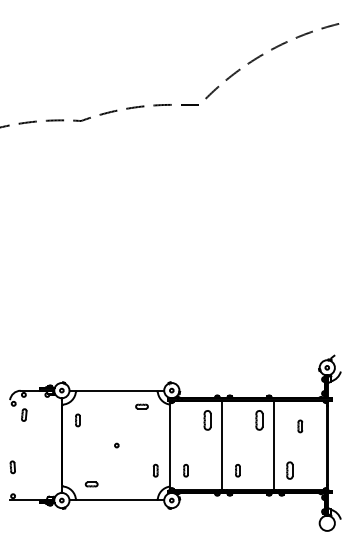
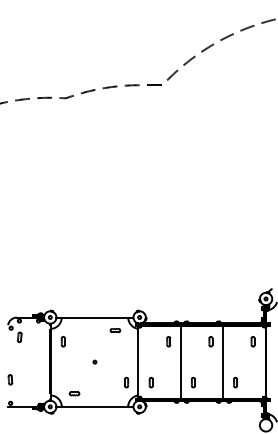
part: (207, 420) -> (168, 341), size x0.62
part: (259, 420) -> (210, 341), size x0.62
part: (300, 426) -> (253, 341), moved
part: (289, 470) -> (235, 382), size x0.71

